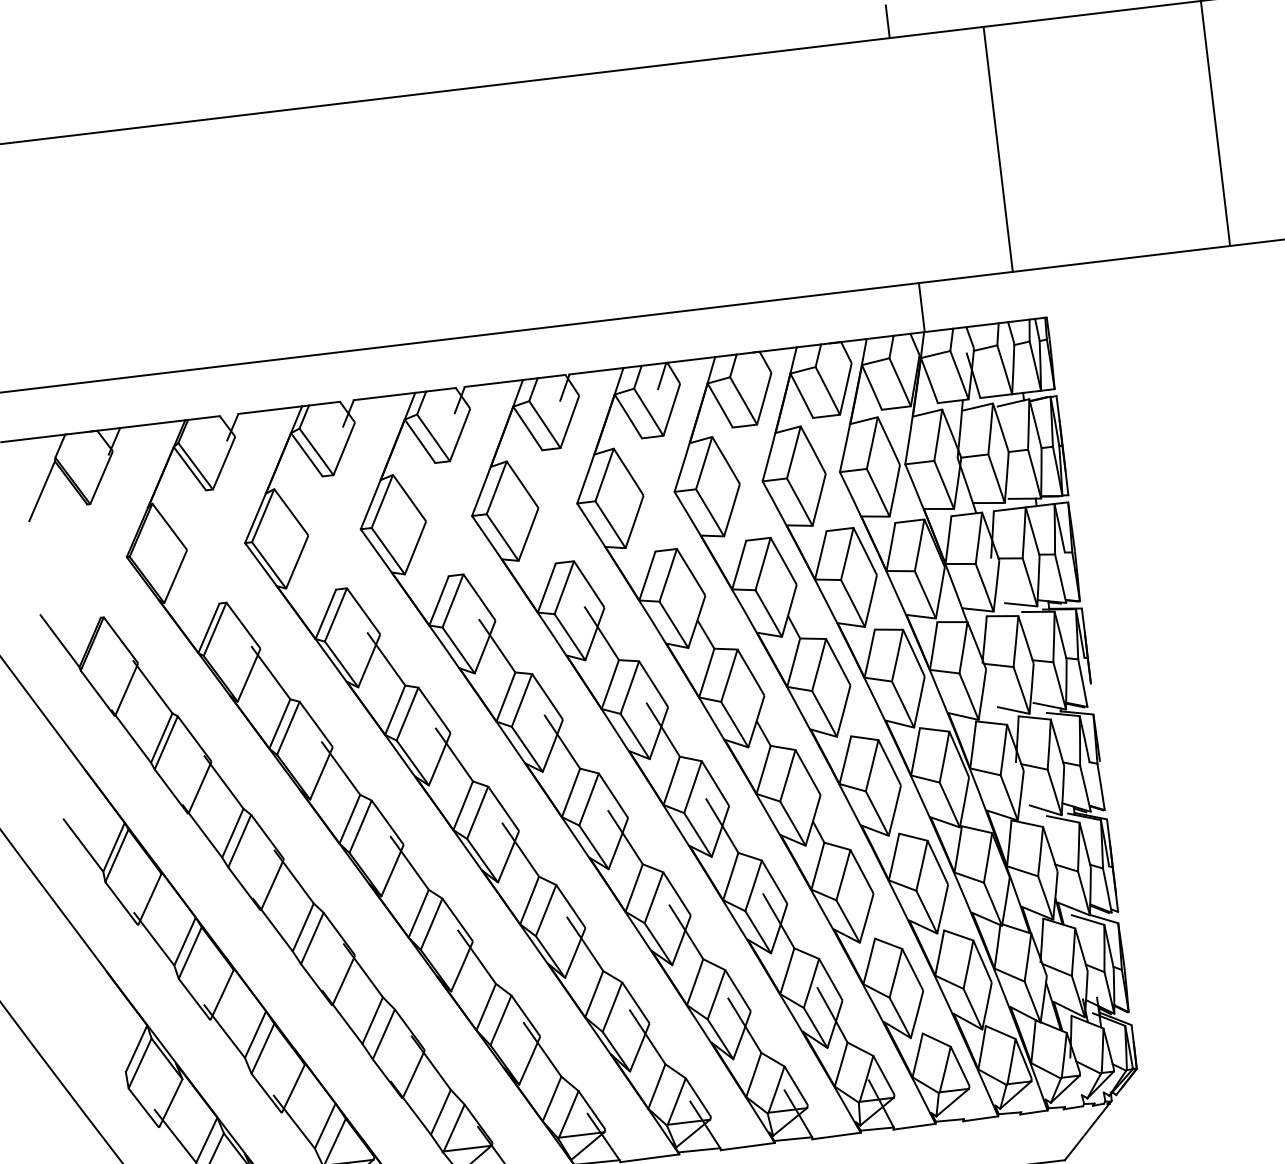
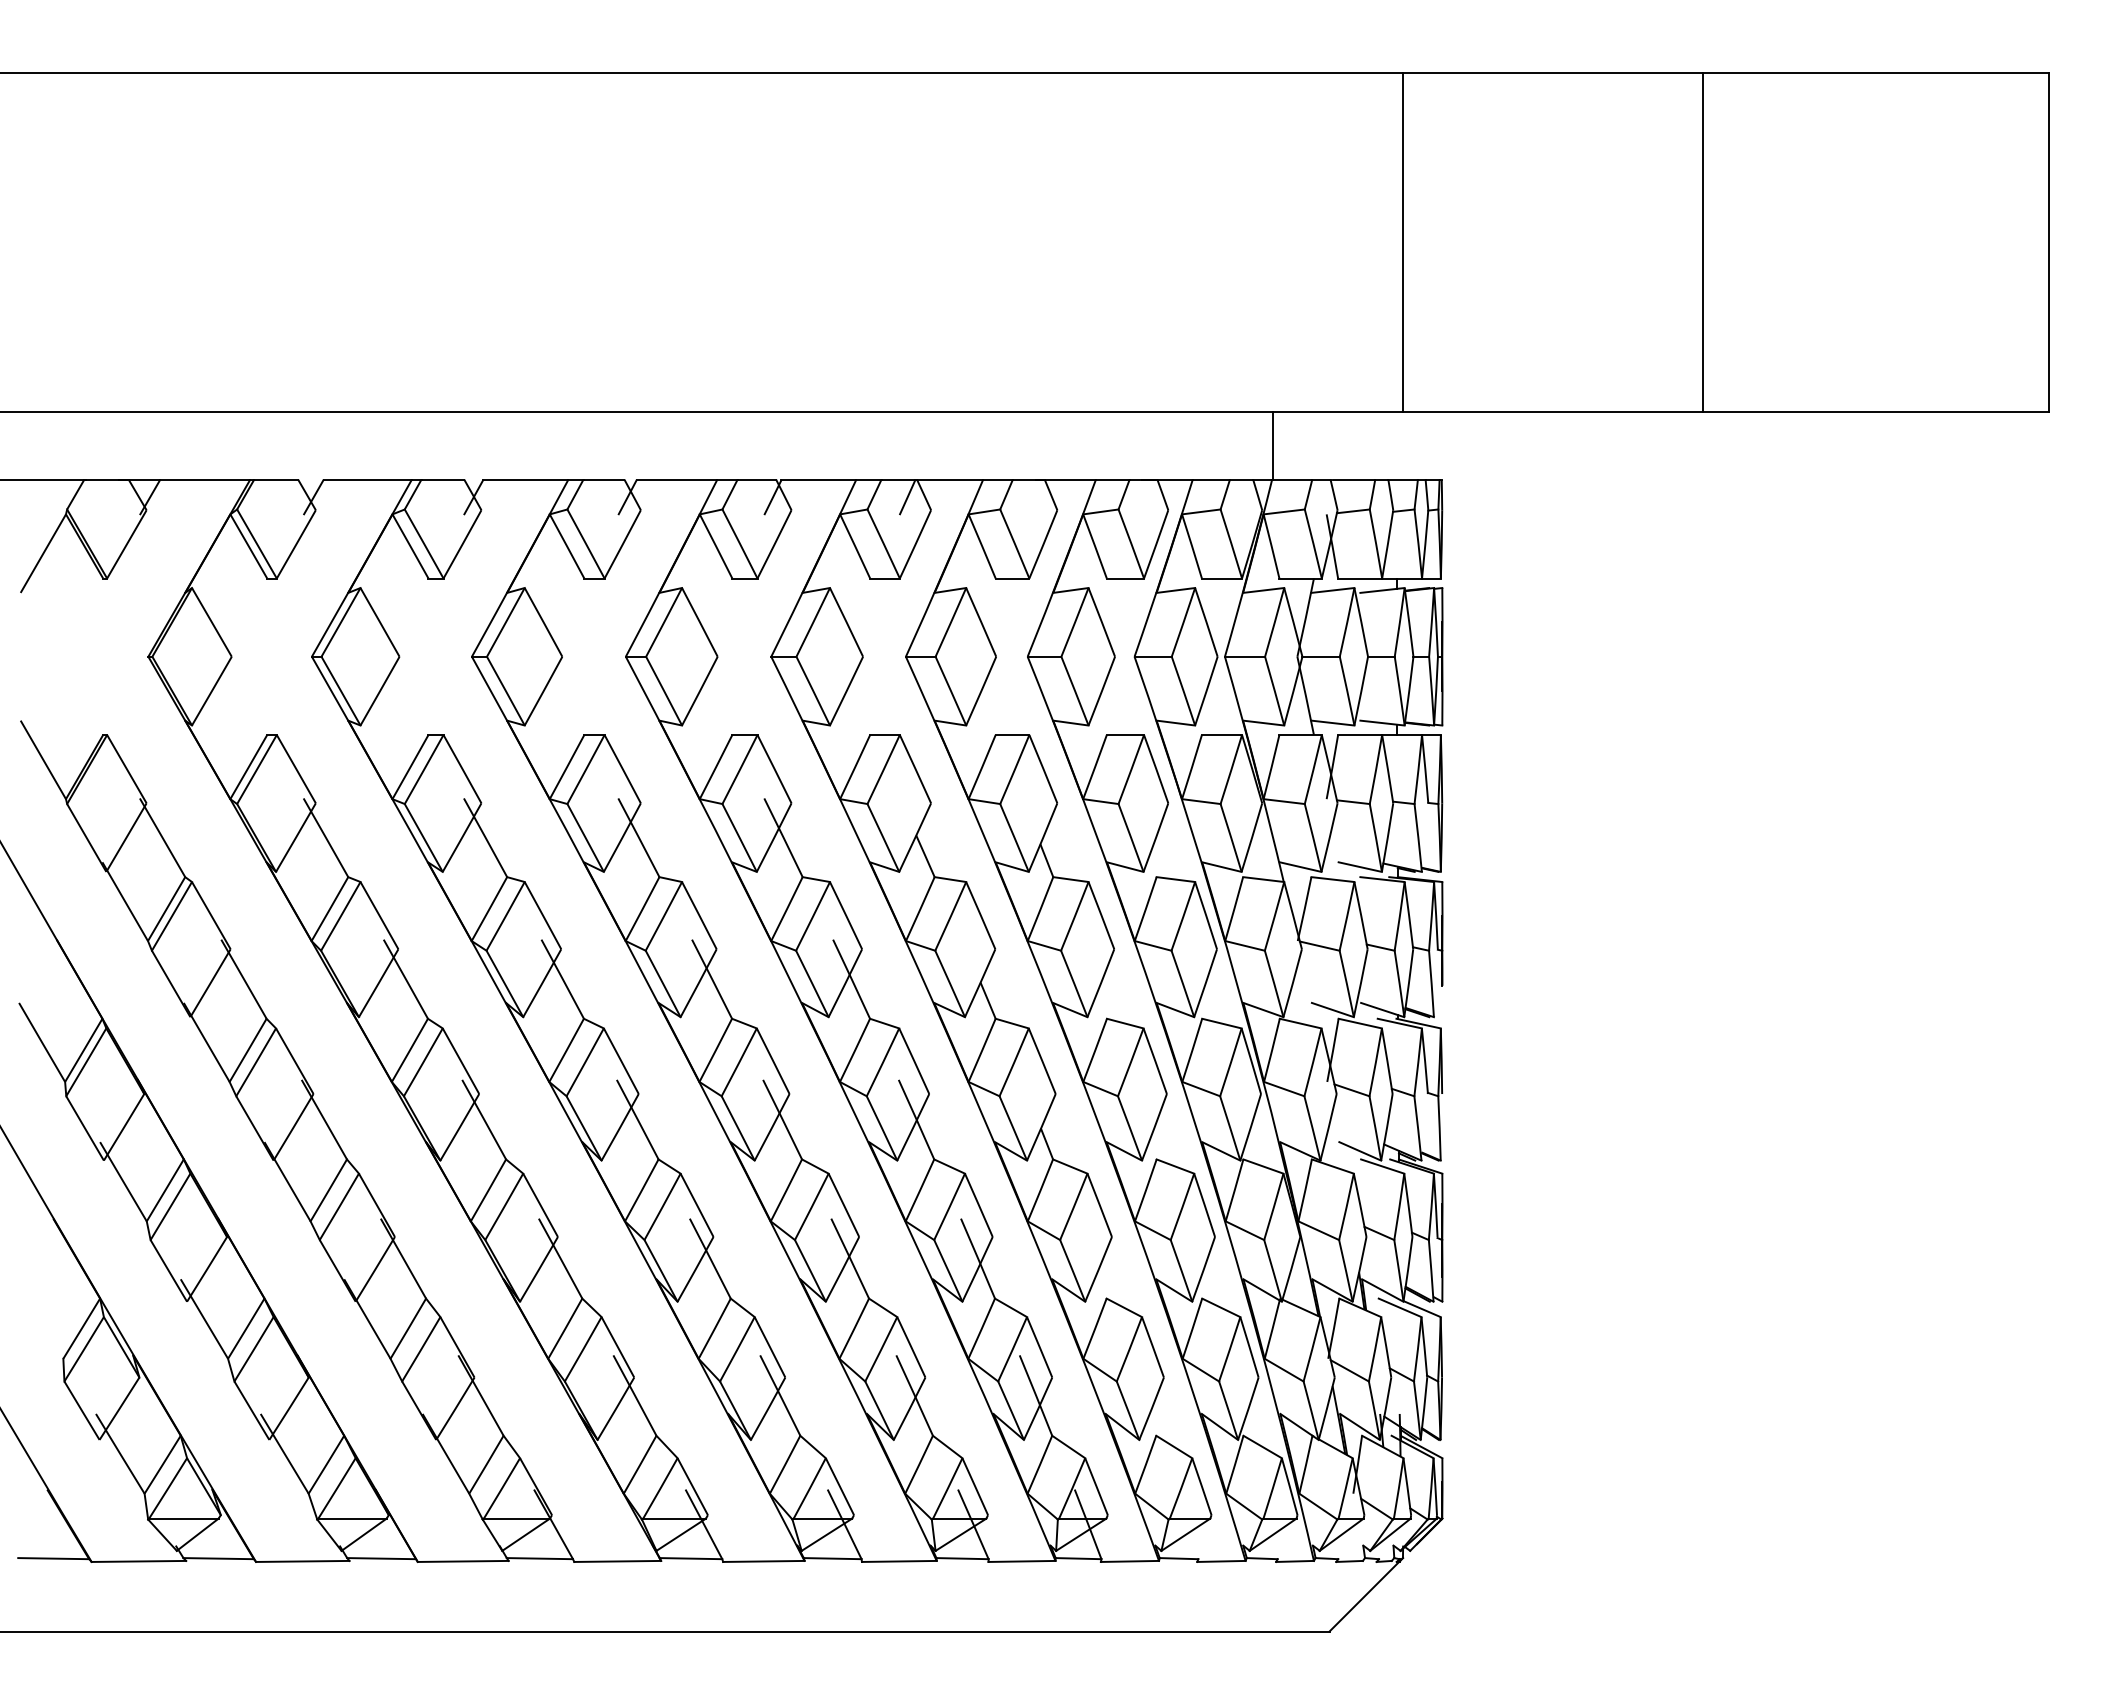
line: (888, 21) -> (1273, 50), removed

